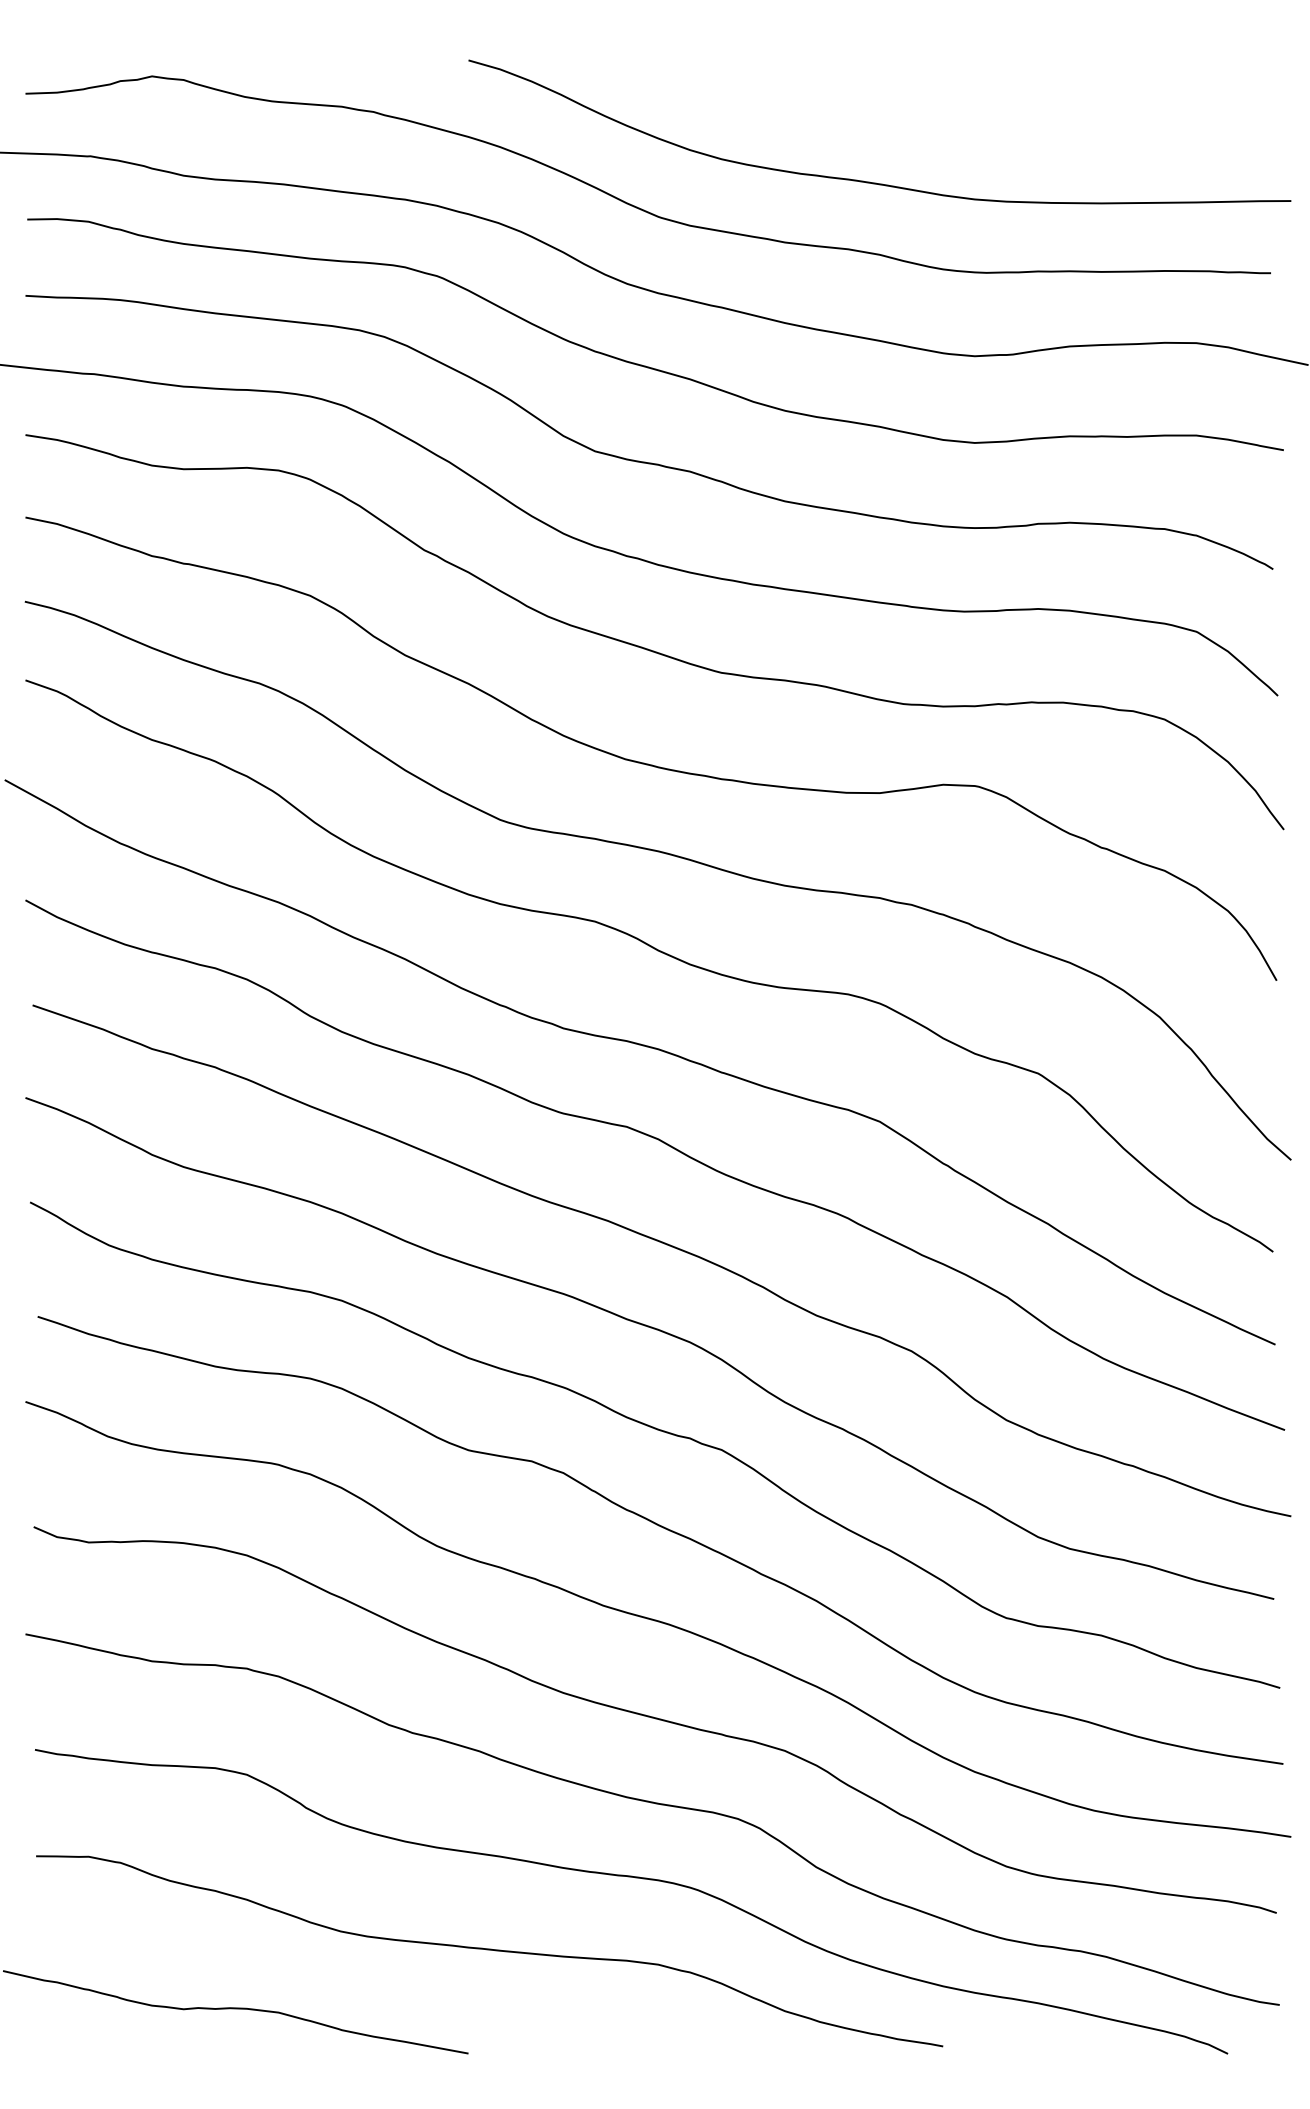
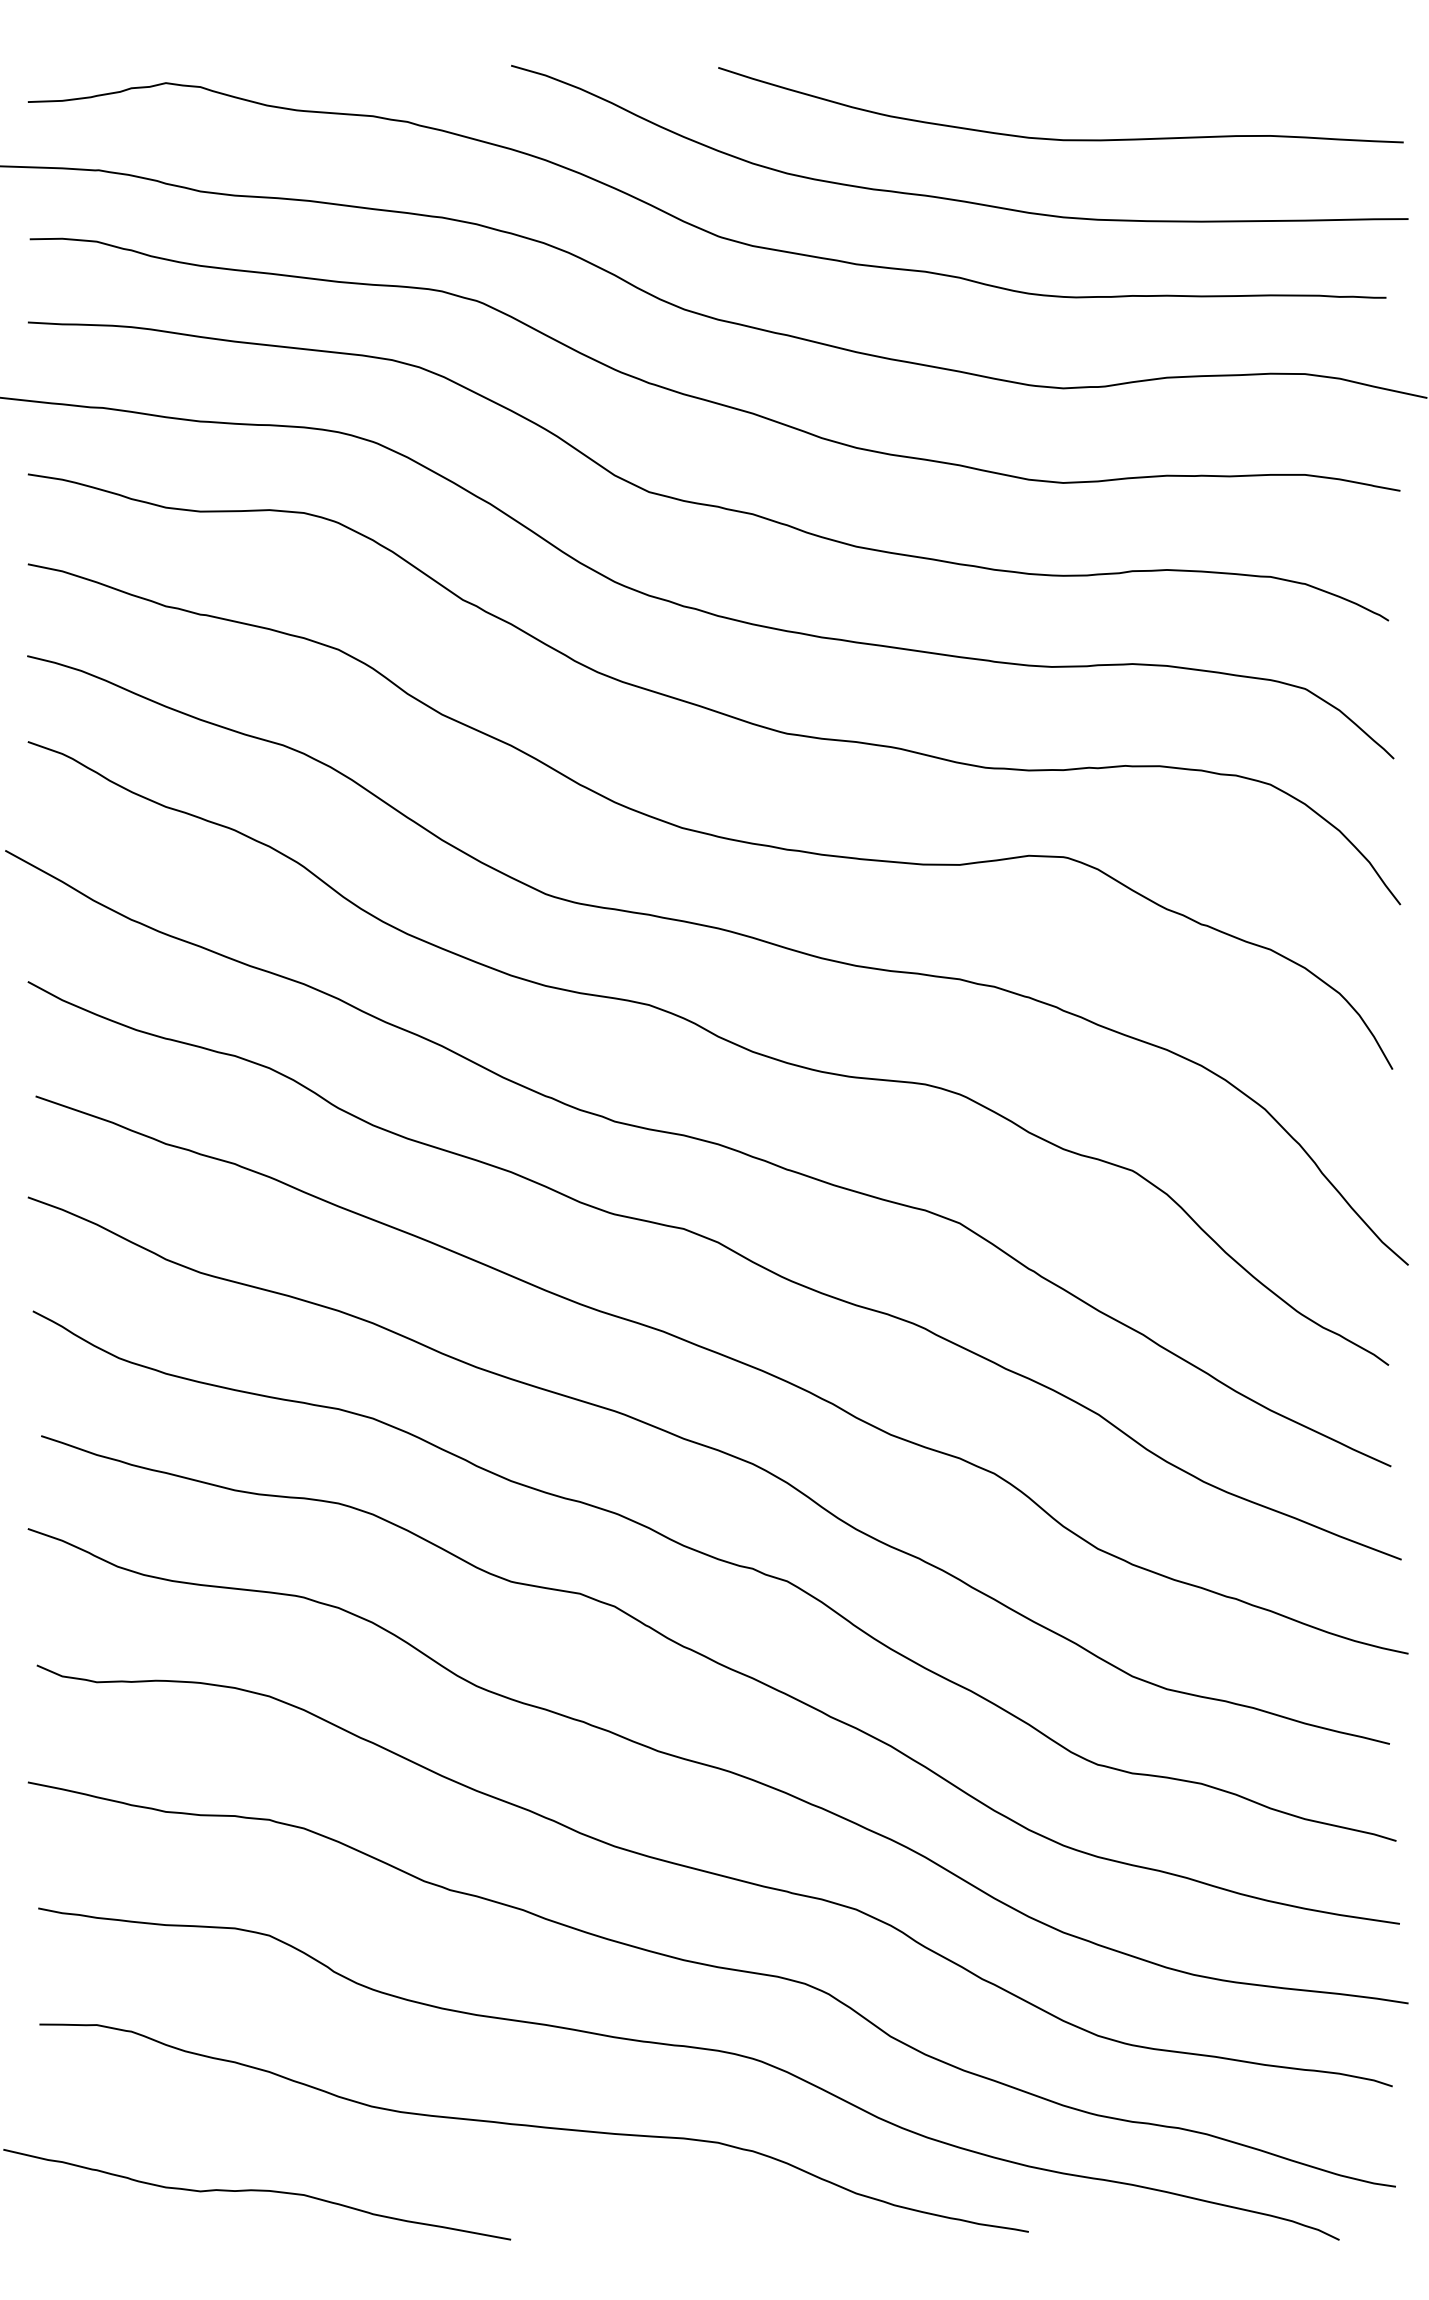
curve: (969, 127) -> (1057, 138), added

